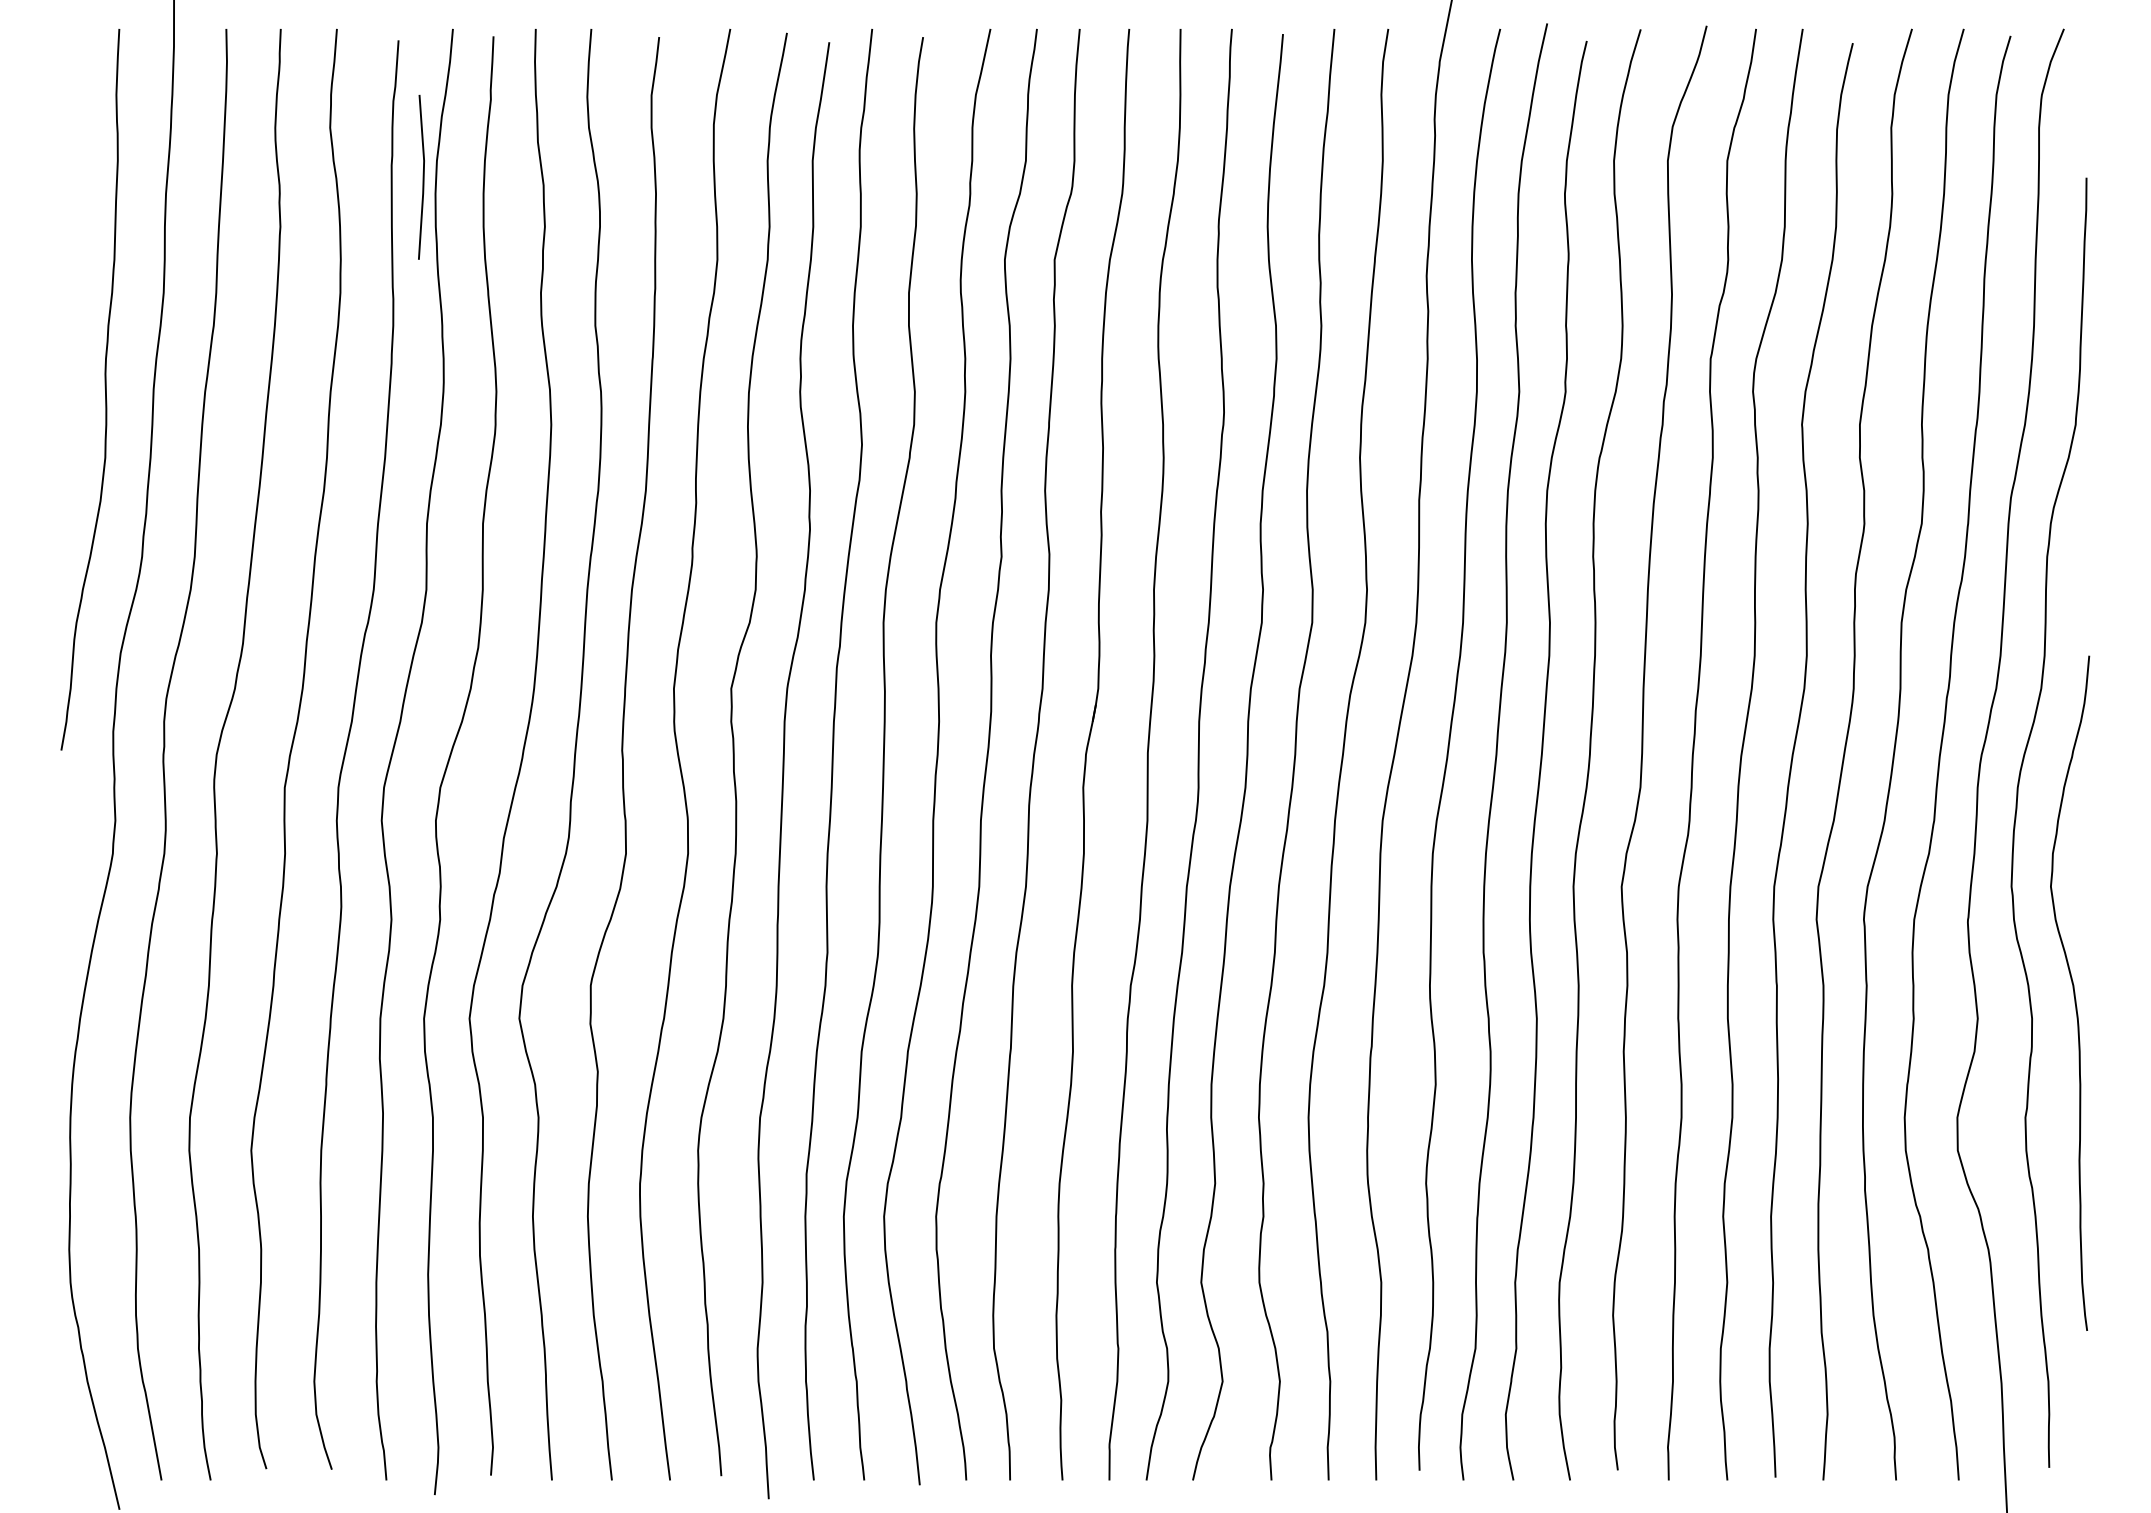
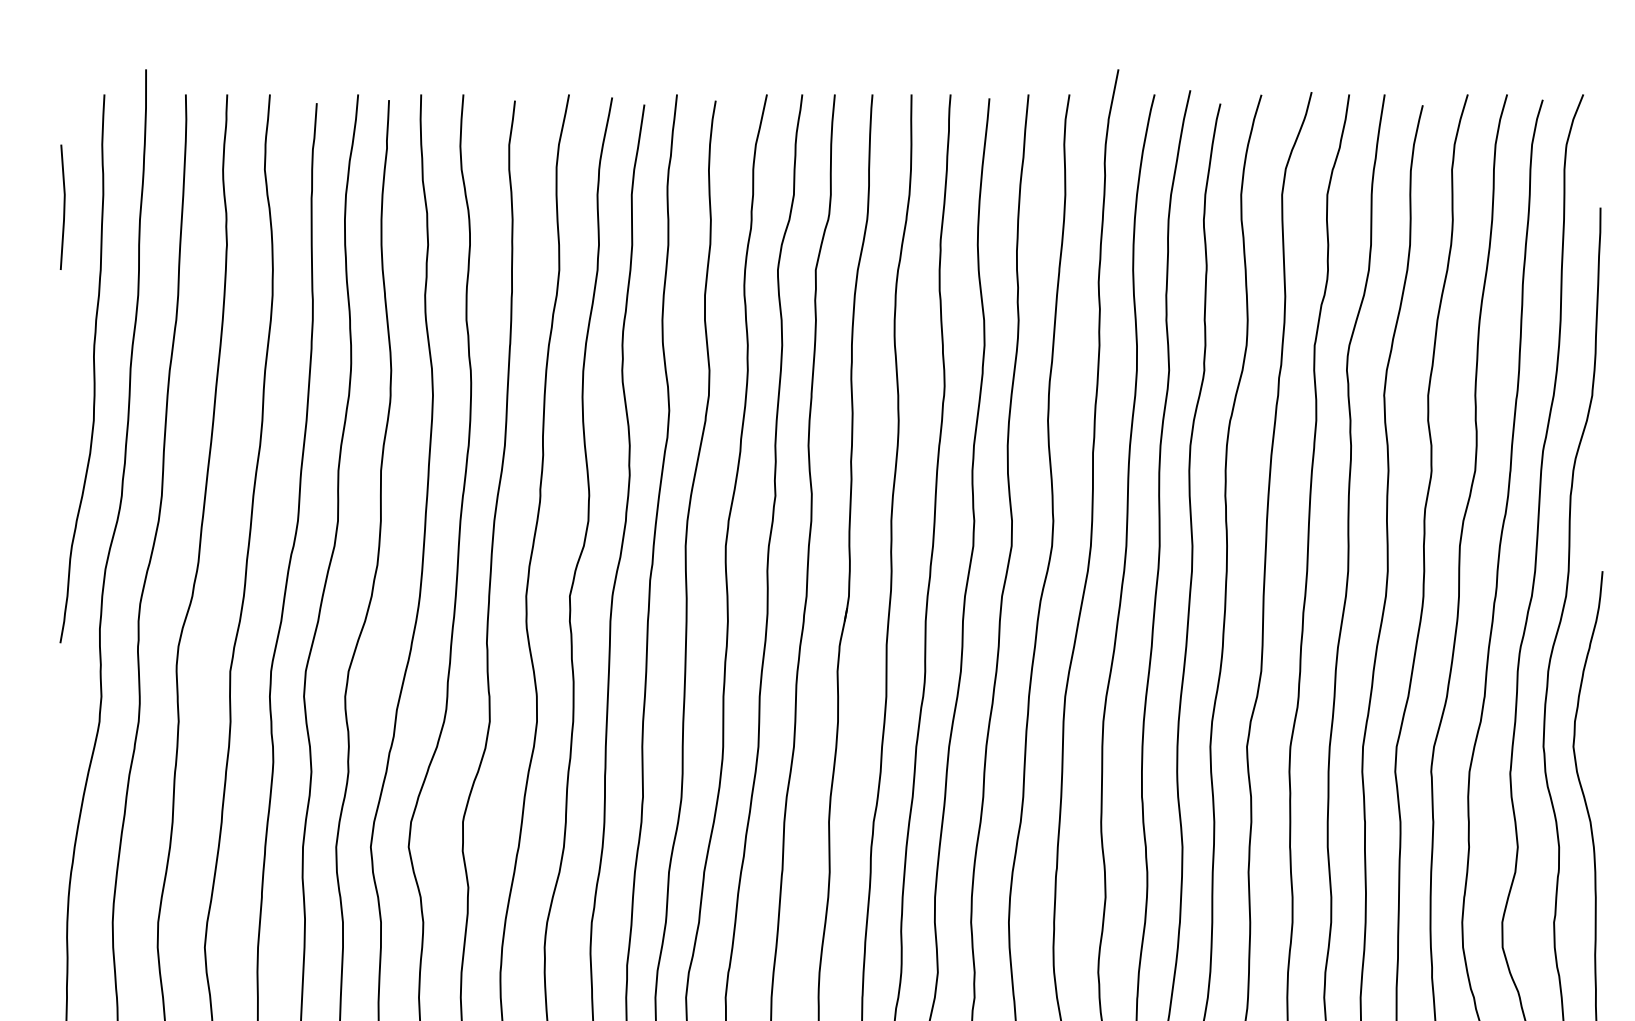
line: (422, 176) -> (63, 206), moved

